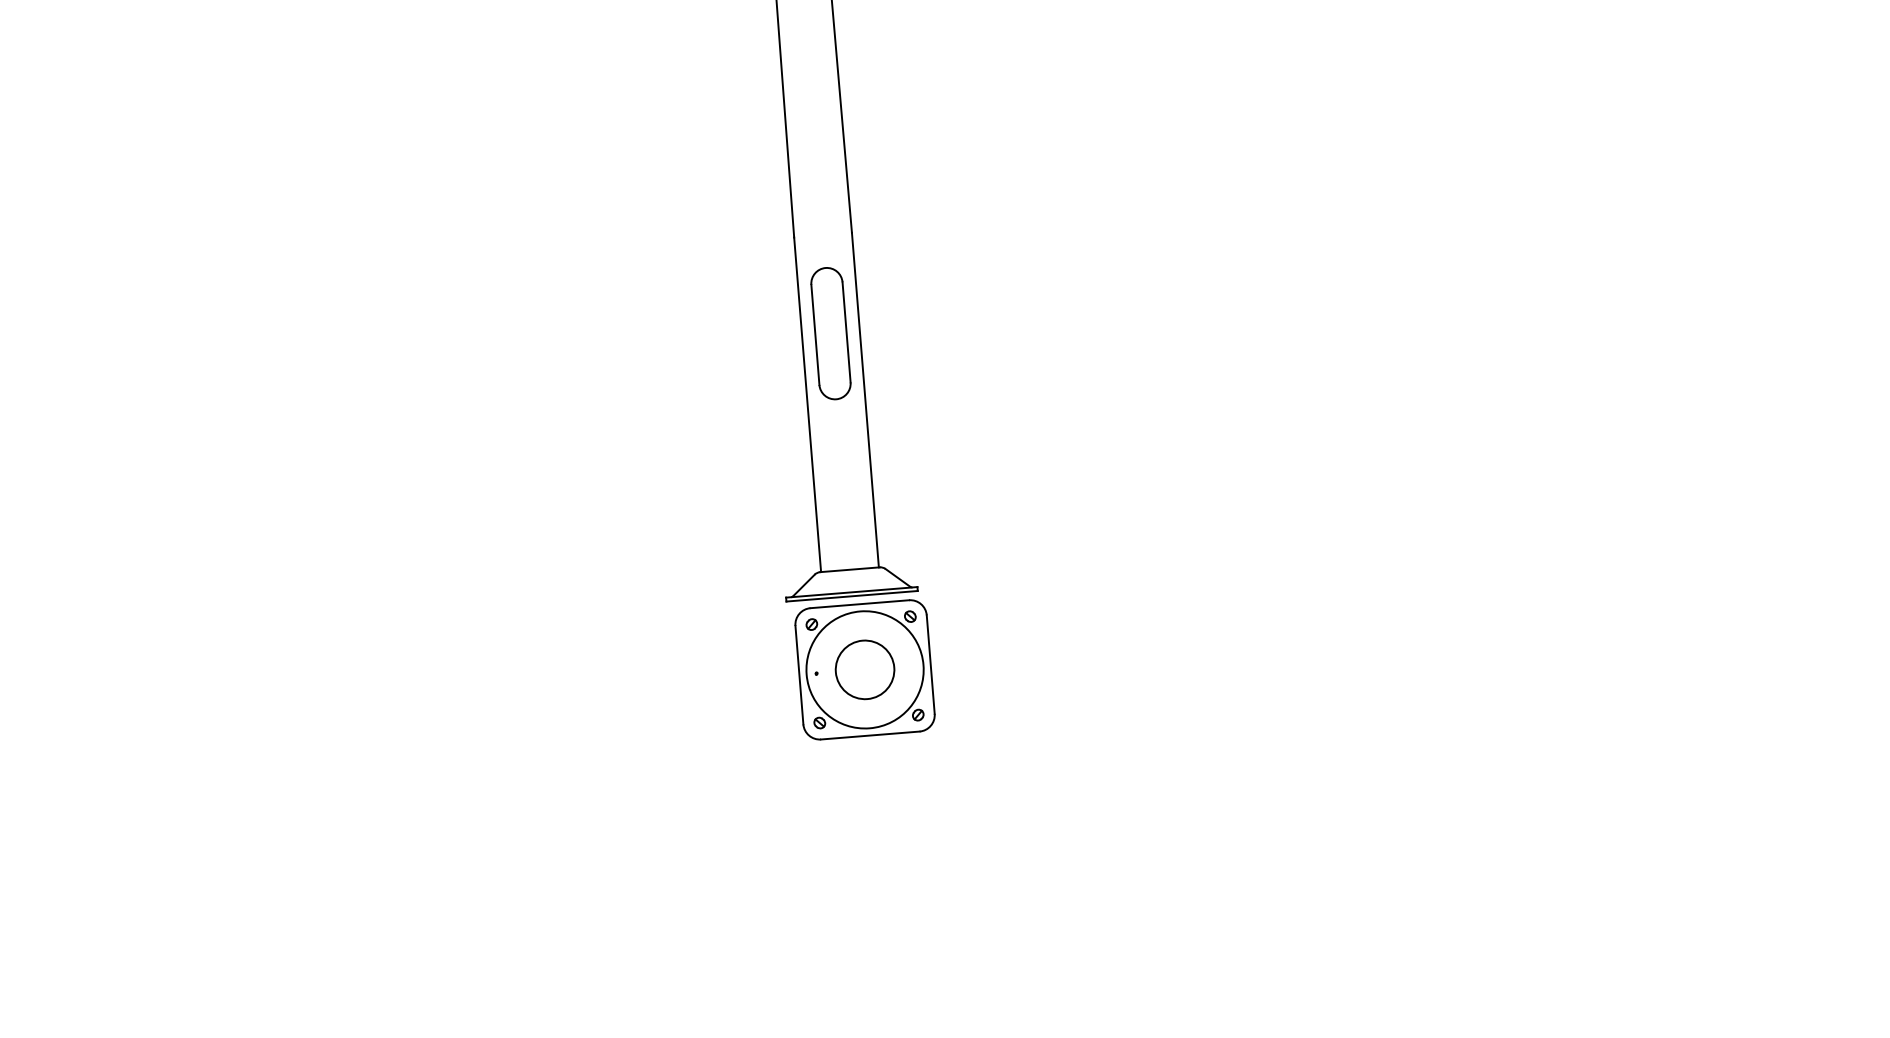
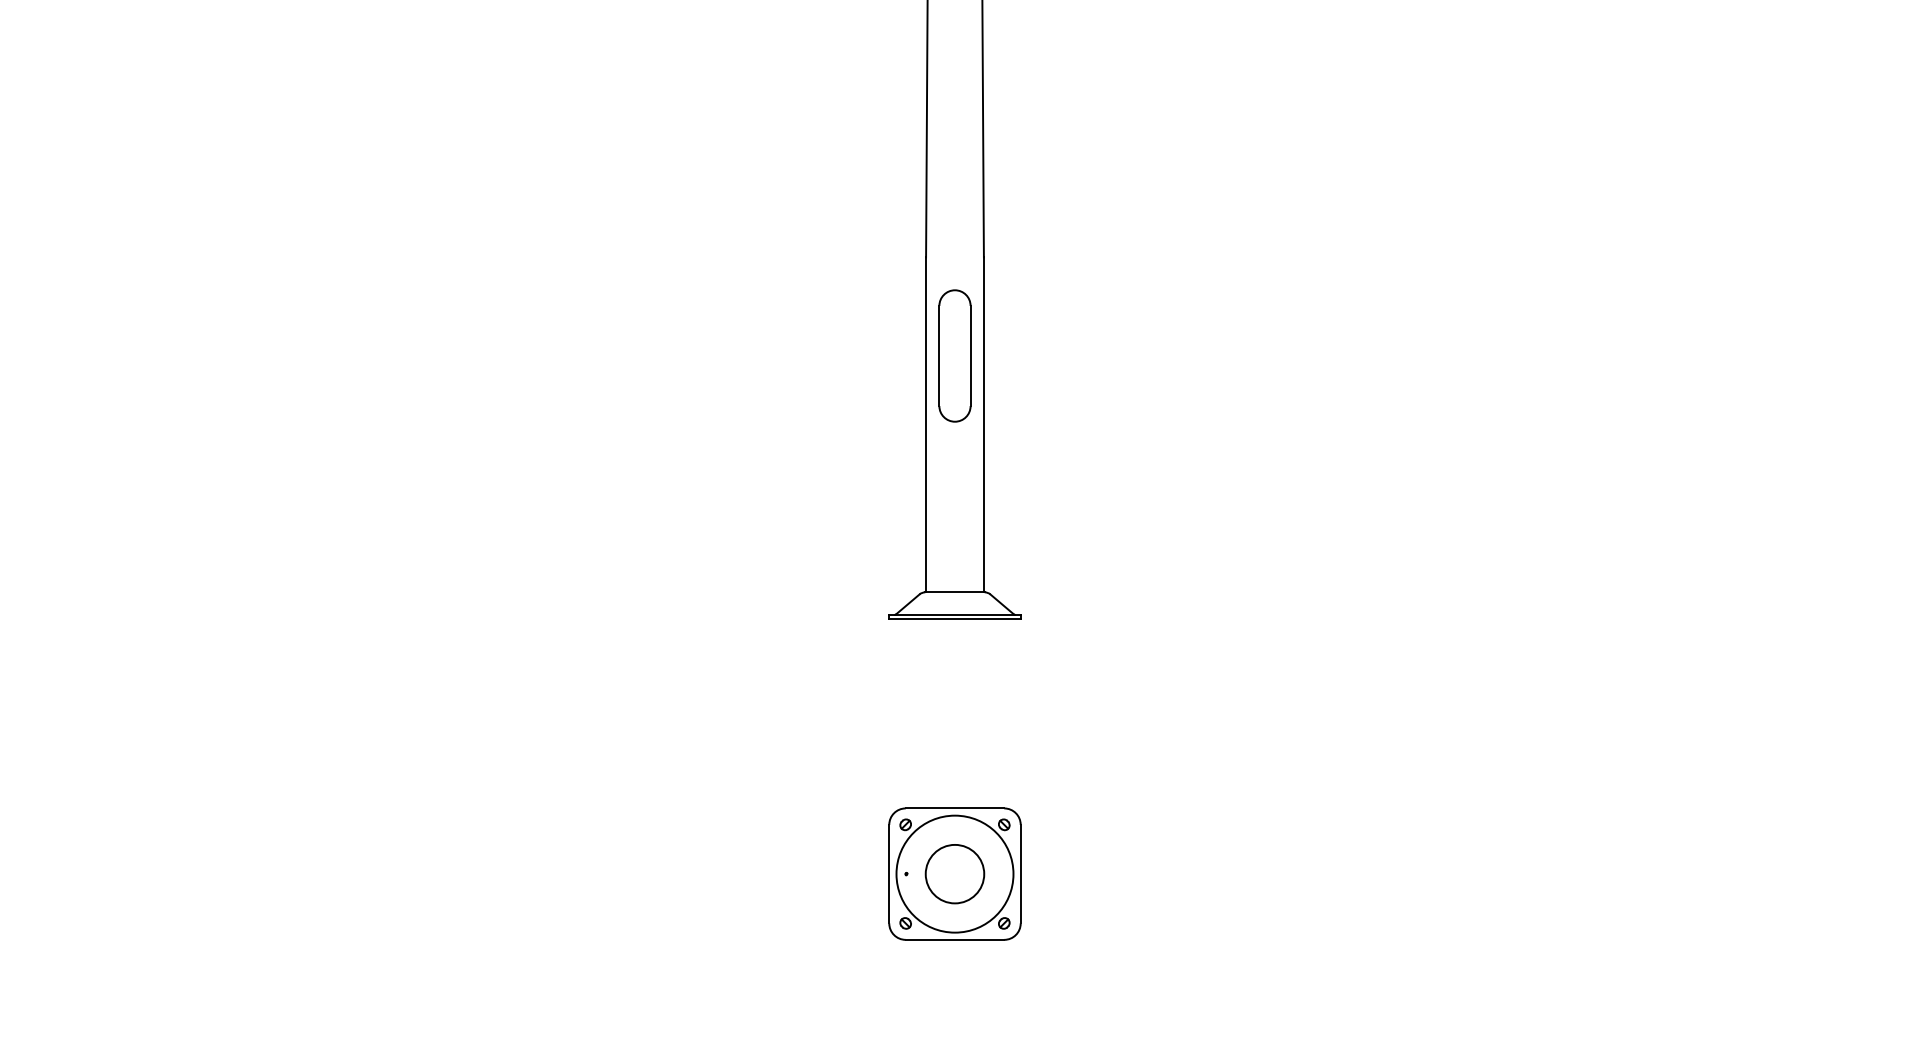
part: (864, 669) -> (954, 873), moved

